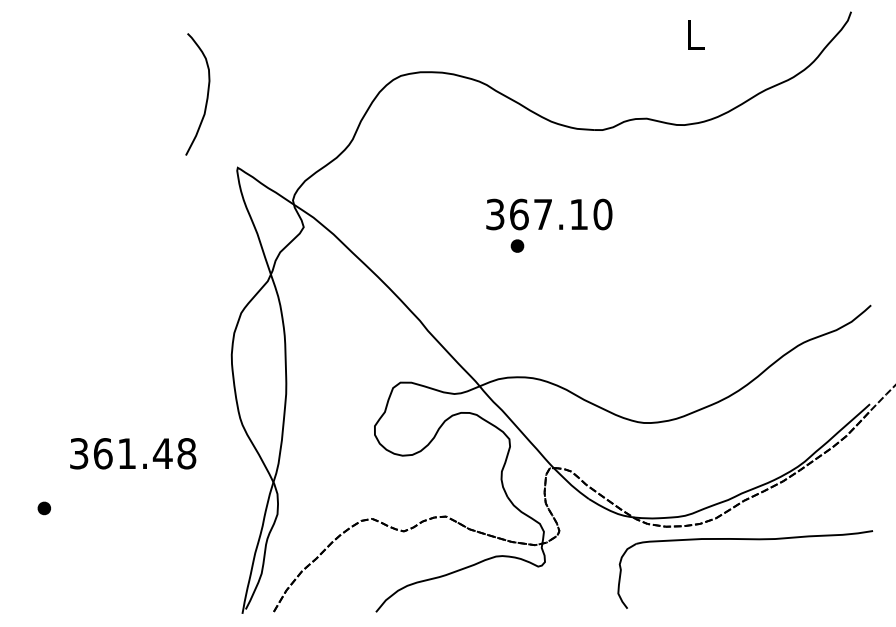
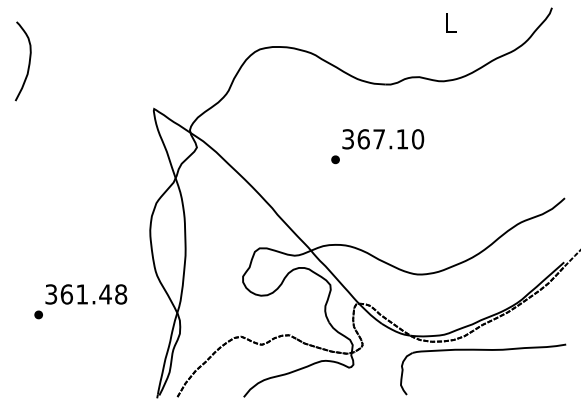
curve: (205, 94) -> (28, 61), moved
text: (549, 214) -> (383, 139), moved
part: (44, 507) -> (38, 314), moved

